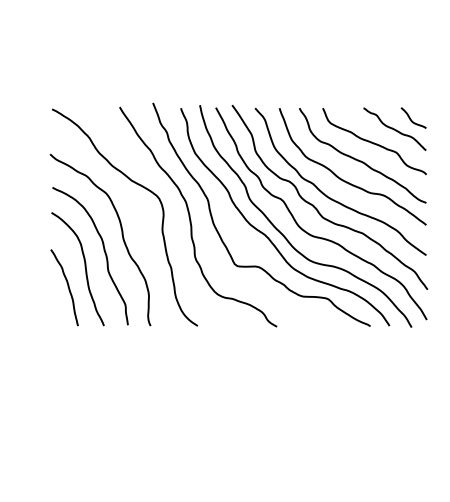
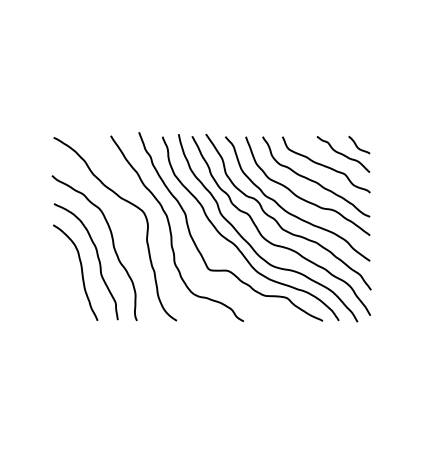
curve: (67, 286) -> (66, 287), removed

